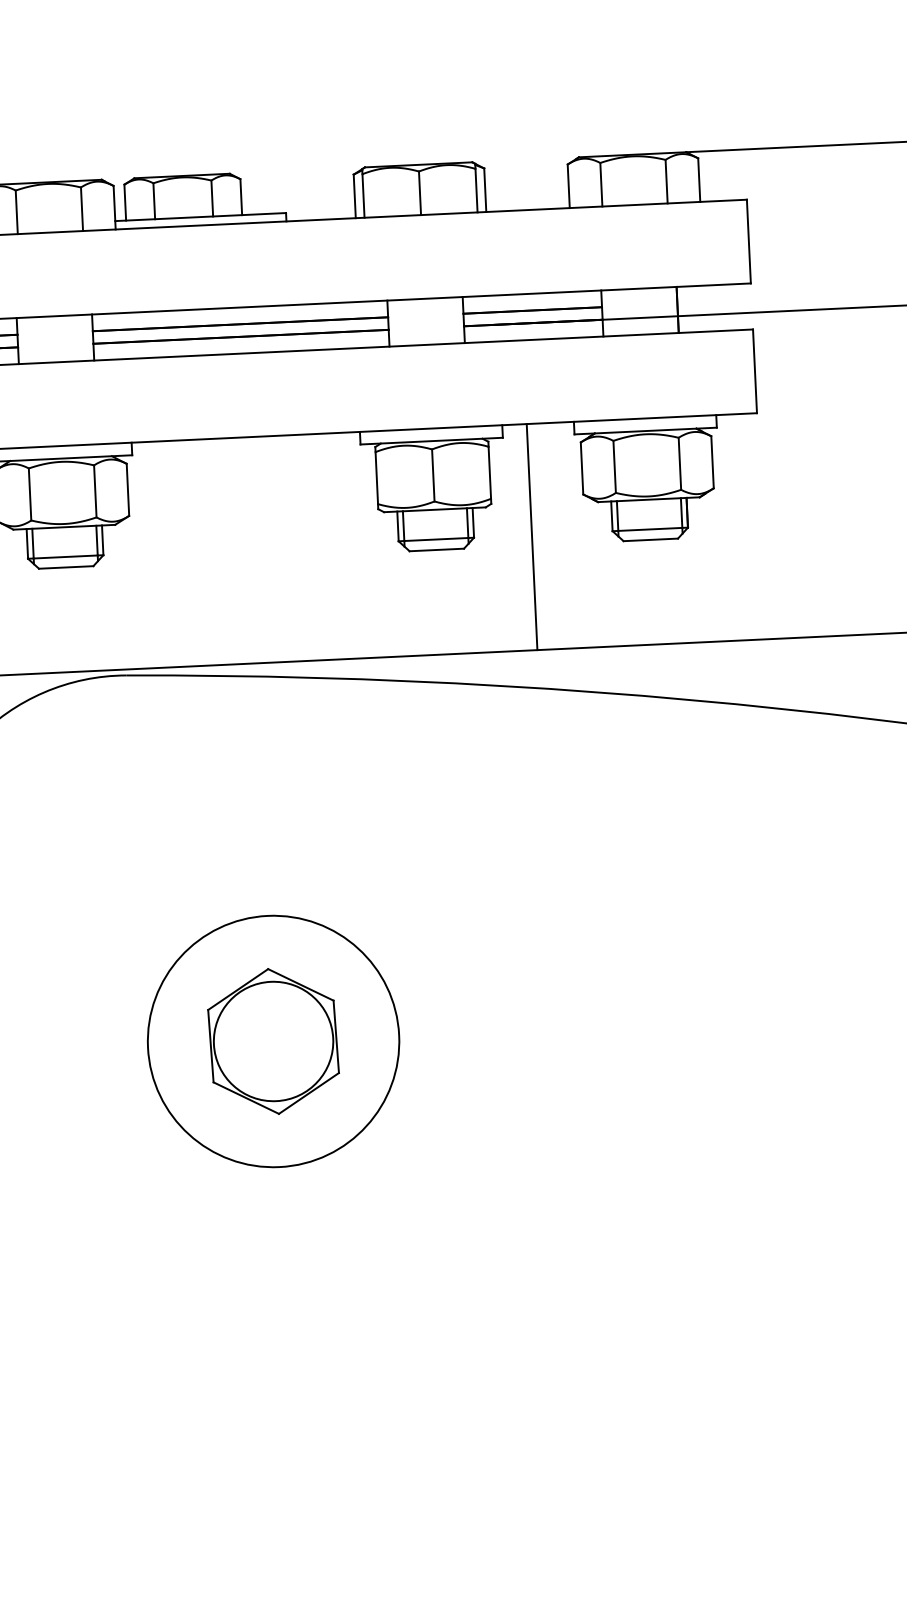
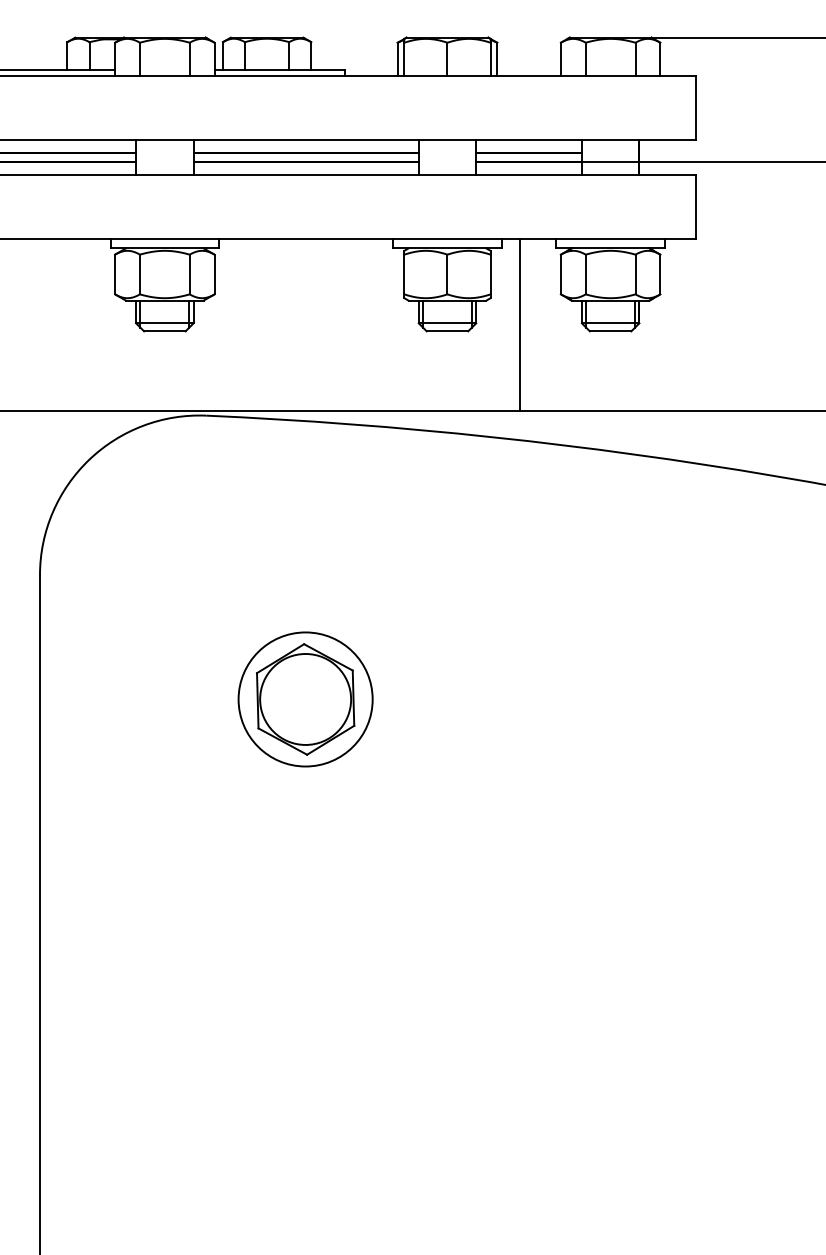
circle: (273, 1041) -> (305, 699), size x0.7

